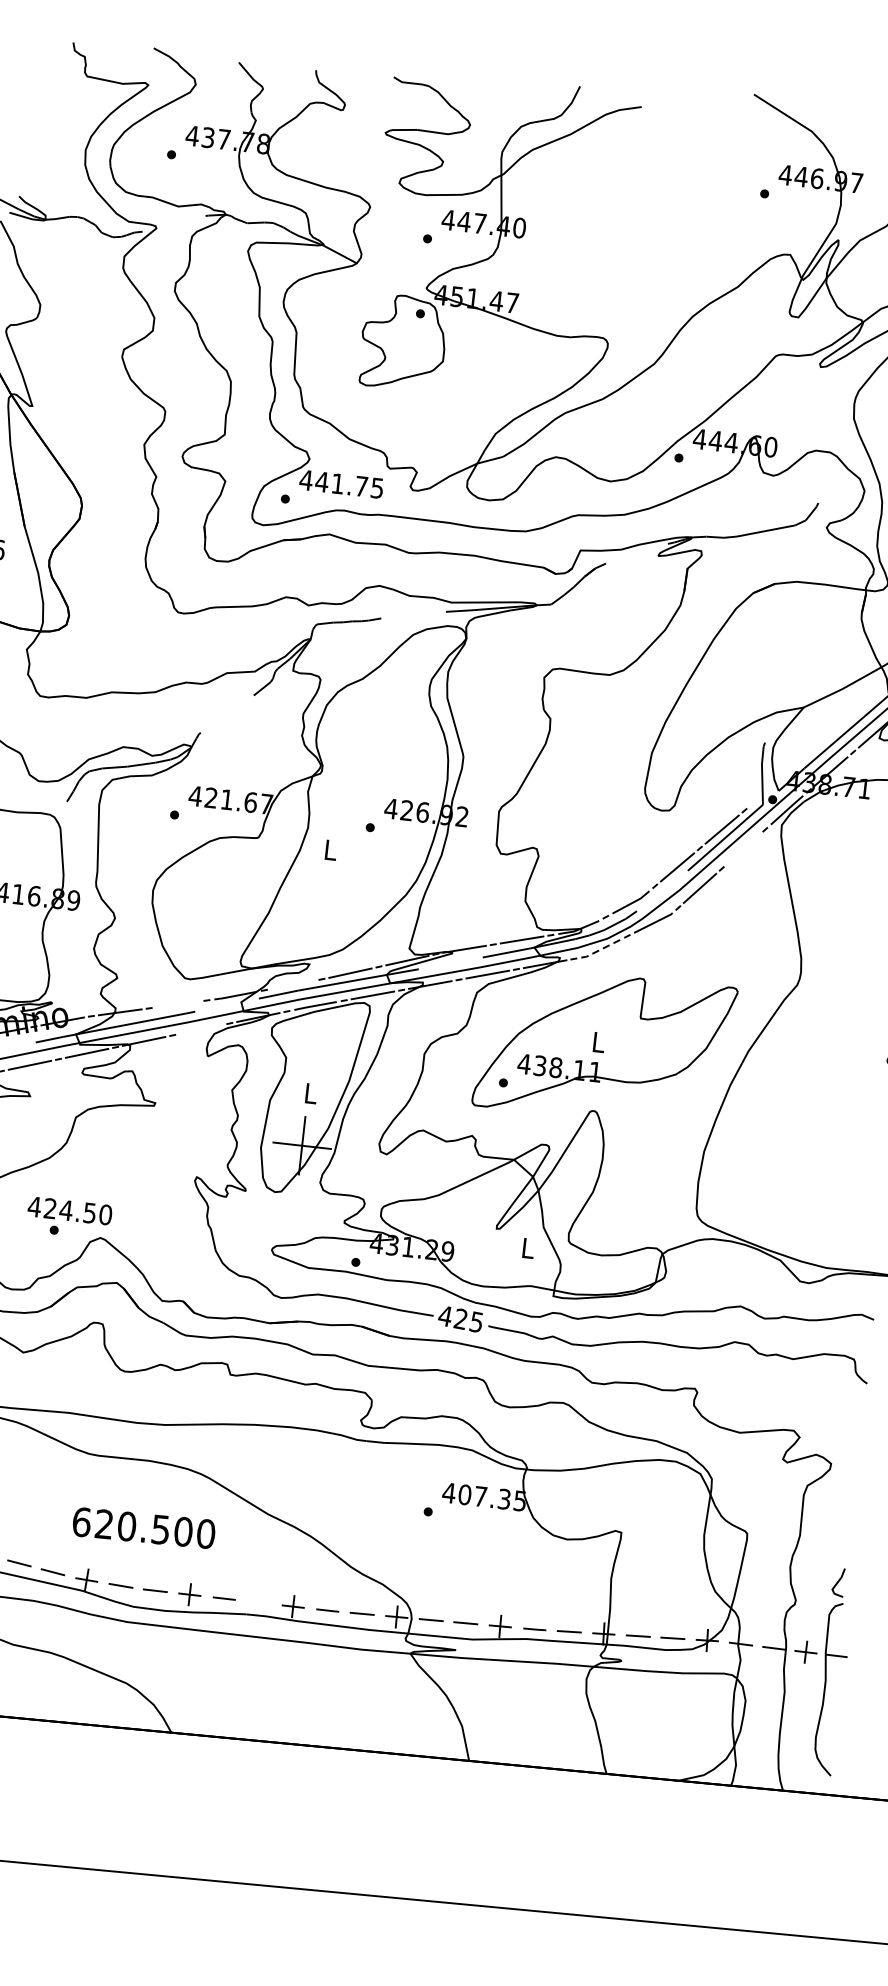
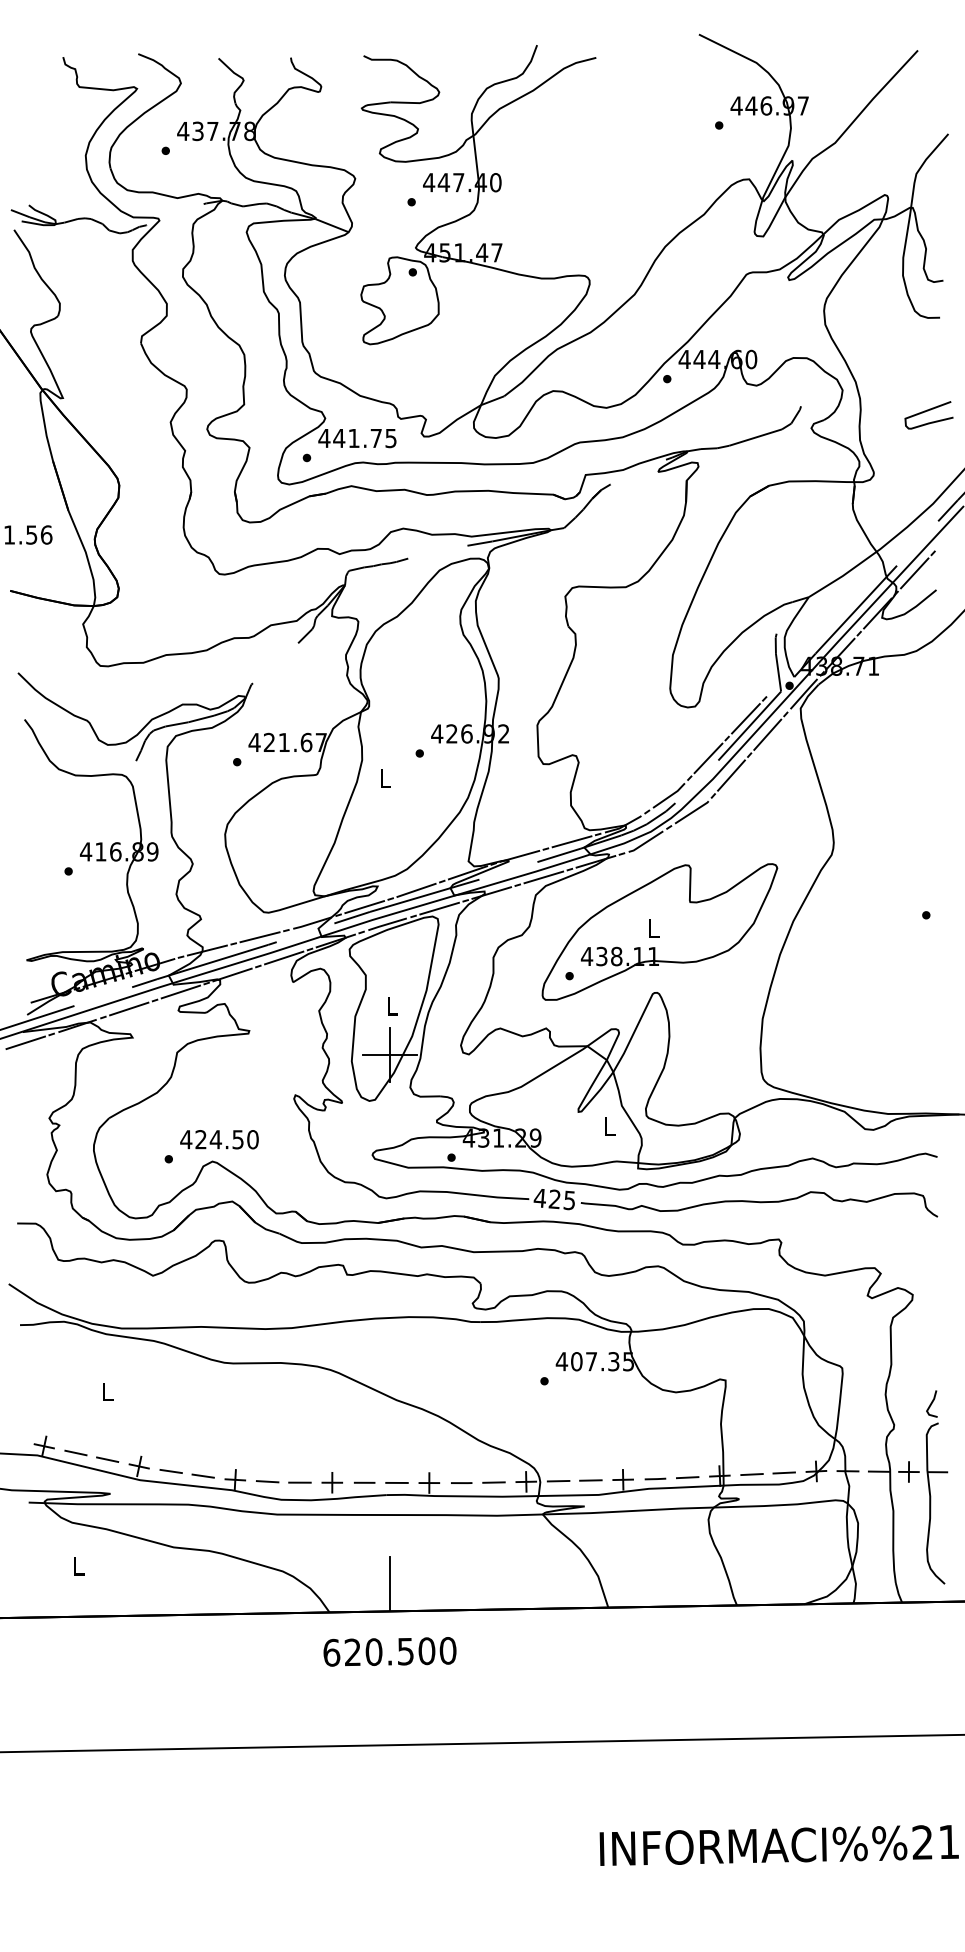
line: (743, 848) -> (767, 734), added
line: (601, 949) -> (646, 842), dashed -> solid
line: (292, 985) -> (364, 907), added
line: (177, 1004) -> (259, 937), added
line: (201, 1028) -> (284, 957), added
text: (70, 1210) -> (219, 1139), moved
text: (143, 1527) -> (389, 1651), moved
line: (258, 1602) -> (396, 1482), added
line: (238, 1710) -> (389, 1584), added

